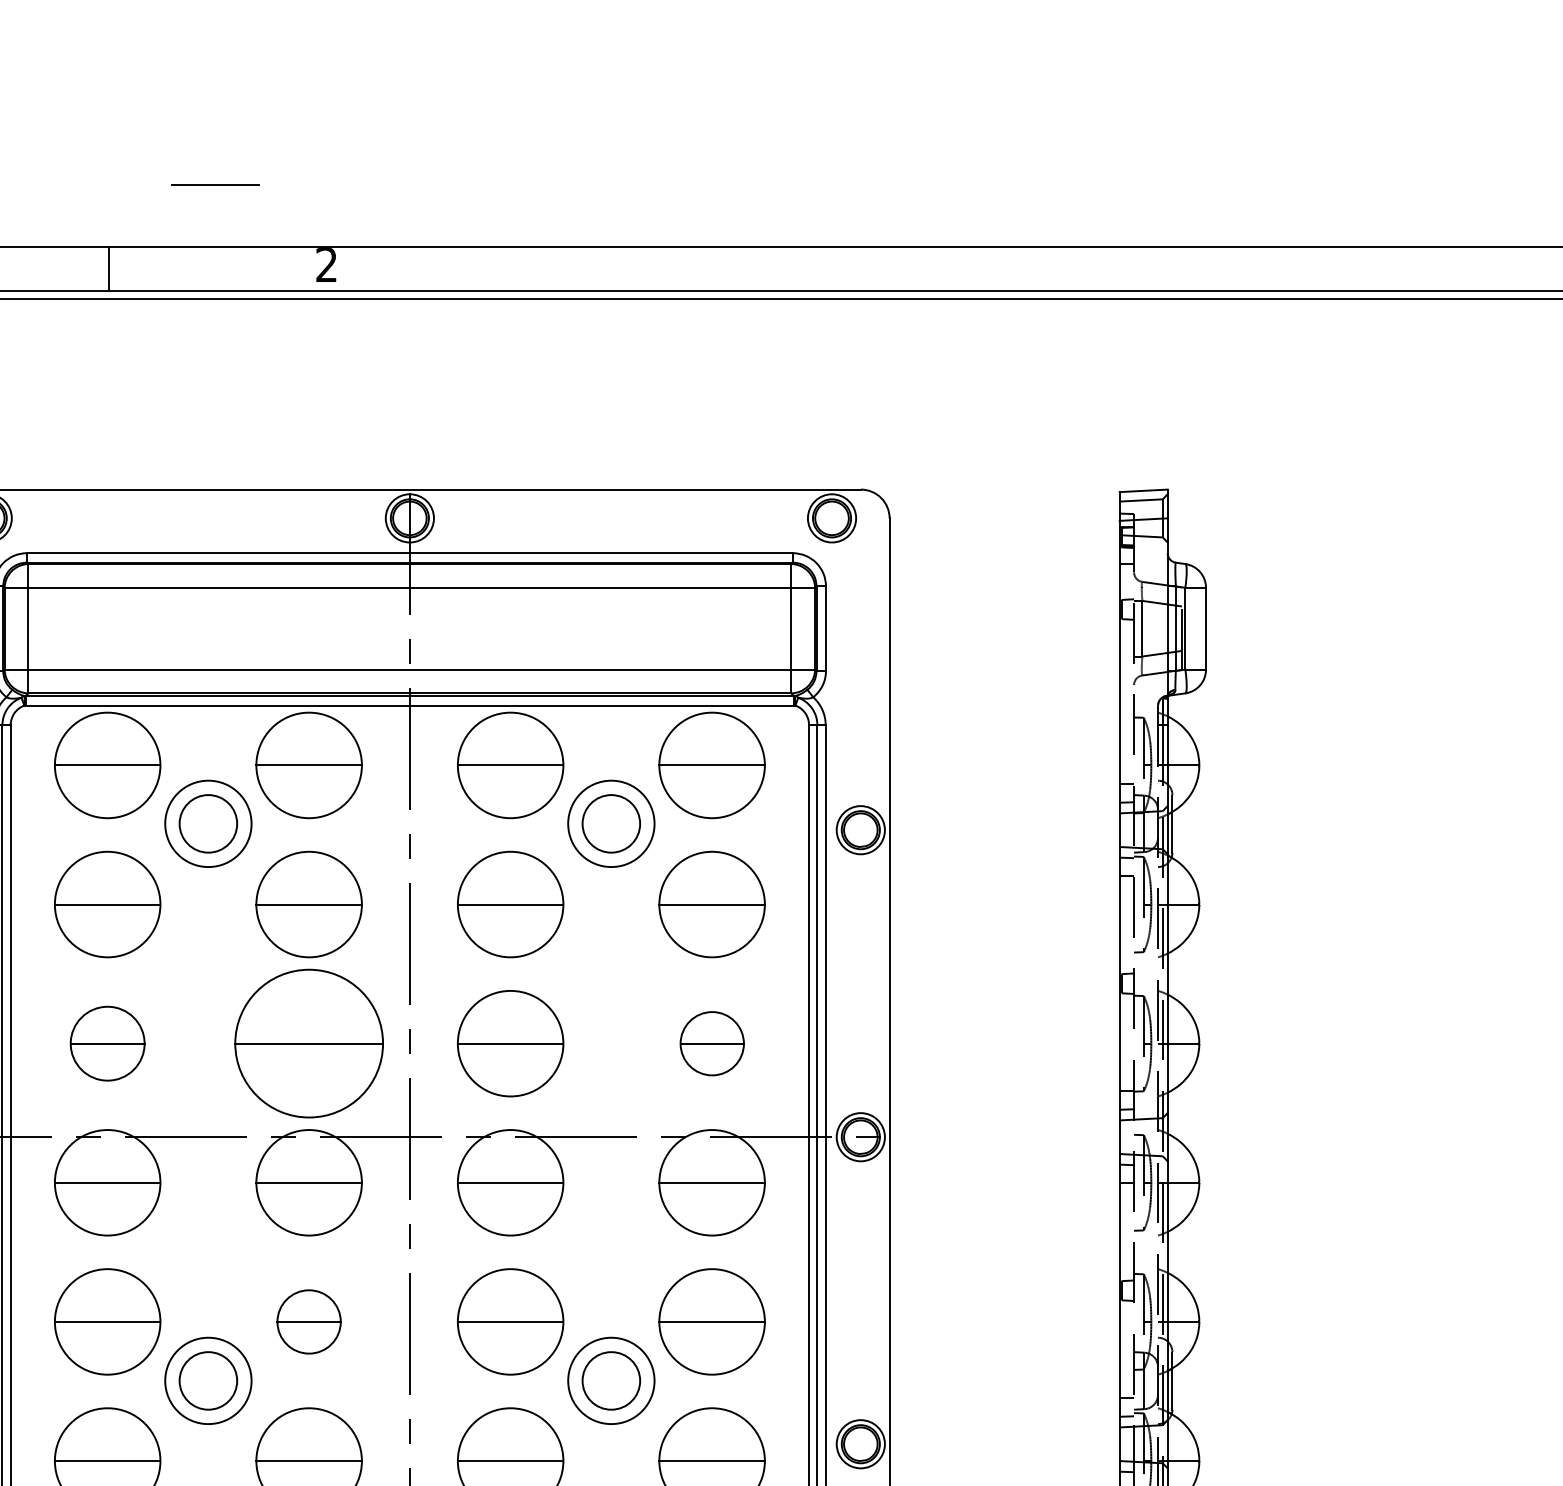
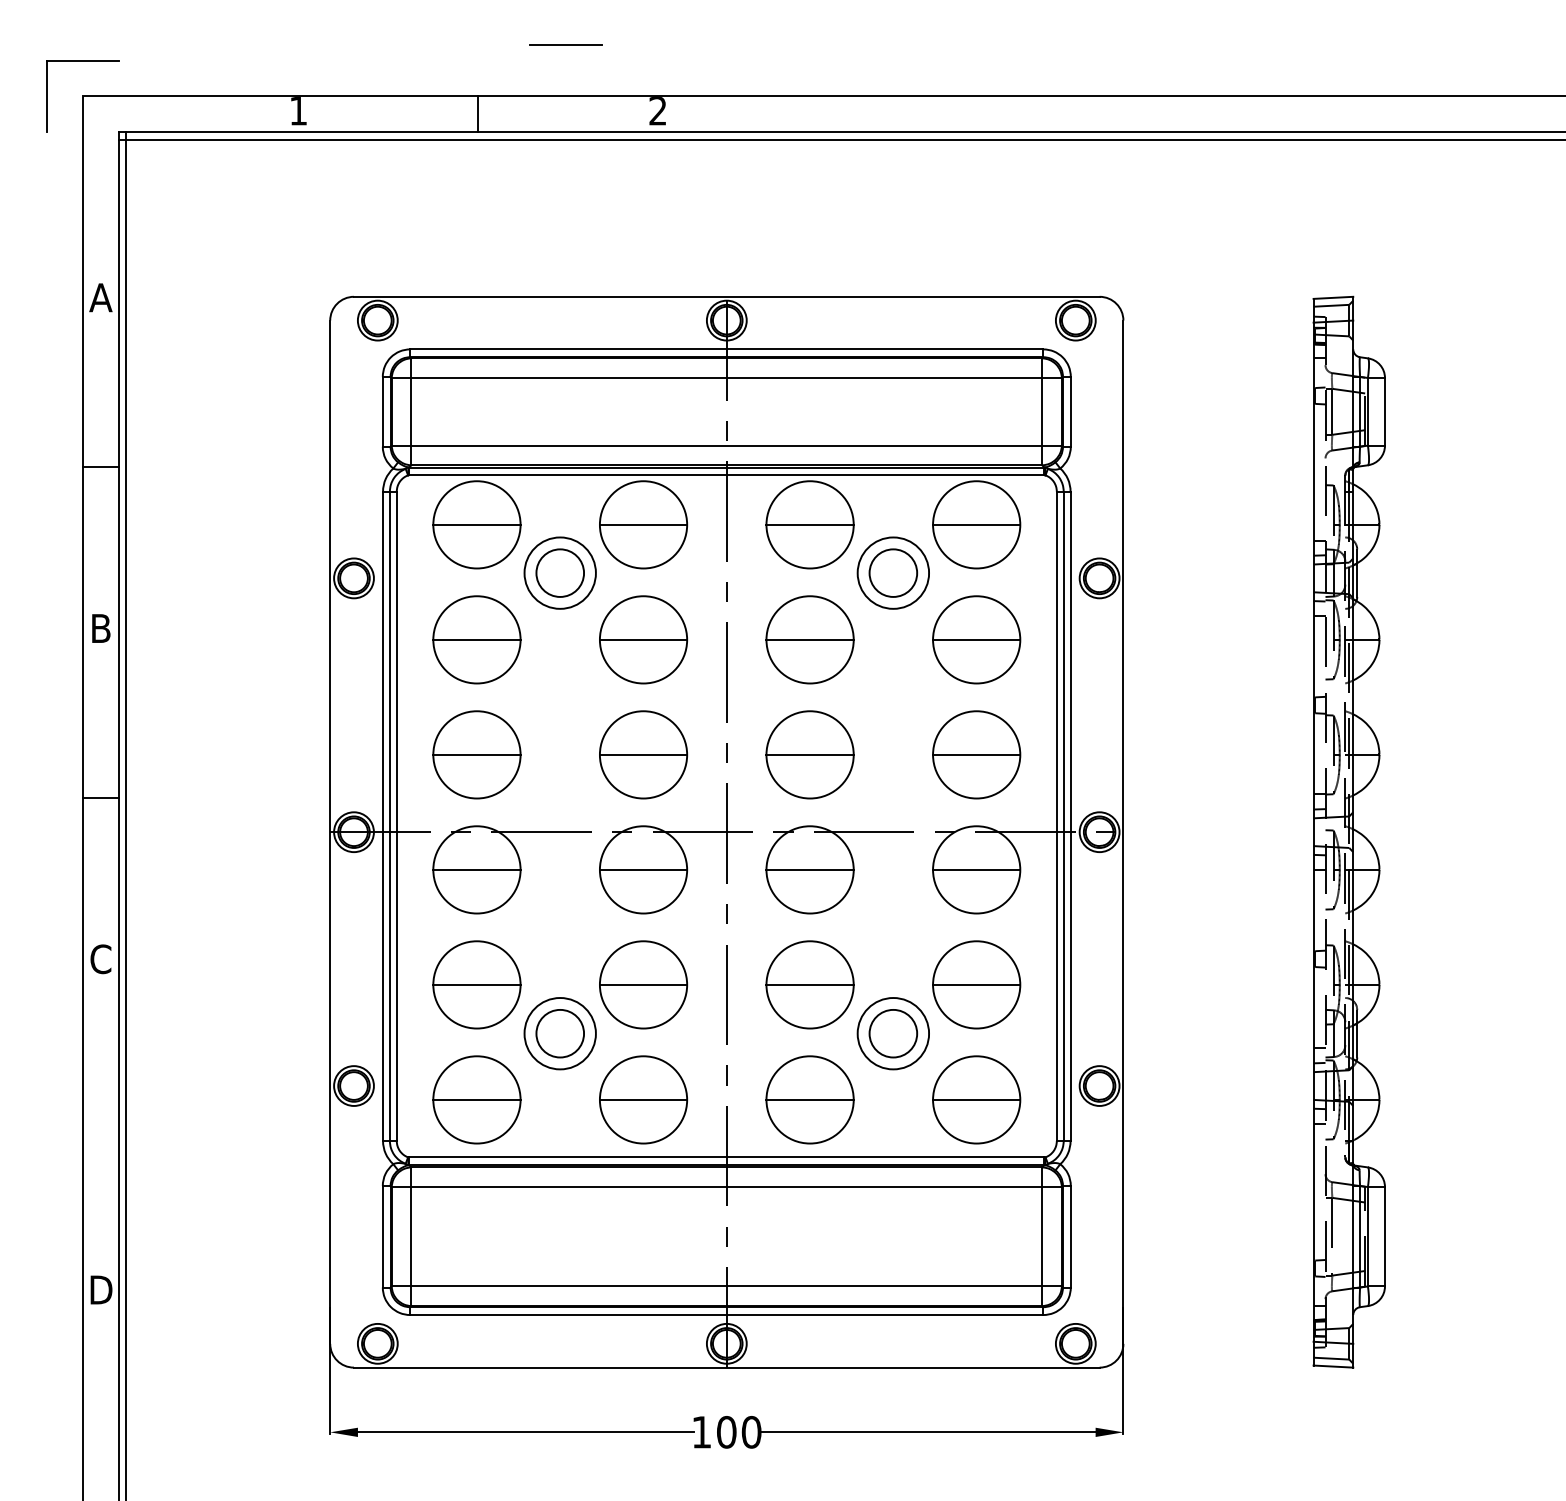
part: (107, 1043) -> (476, 754), size x1.43
part: (309, 1043) -> (643, 754), size x0.71
part: (711, 1043) -> (976, 754), size x1.67
part: (309, 1321) -> (643, 984), size x1.67

